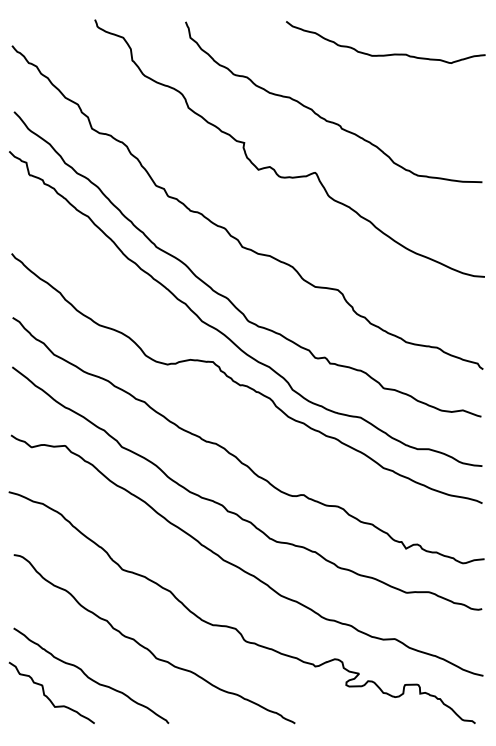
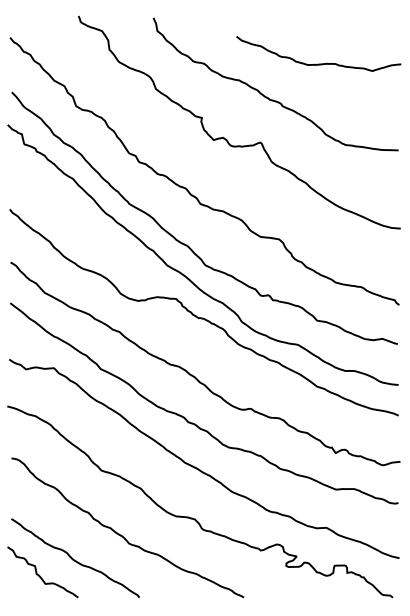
curve: (385, 54) -> (318, 63), moved

